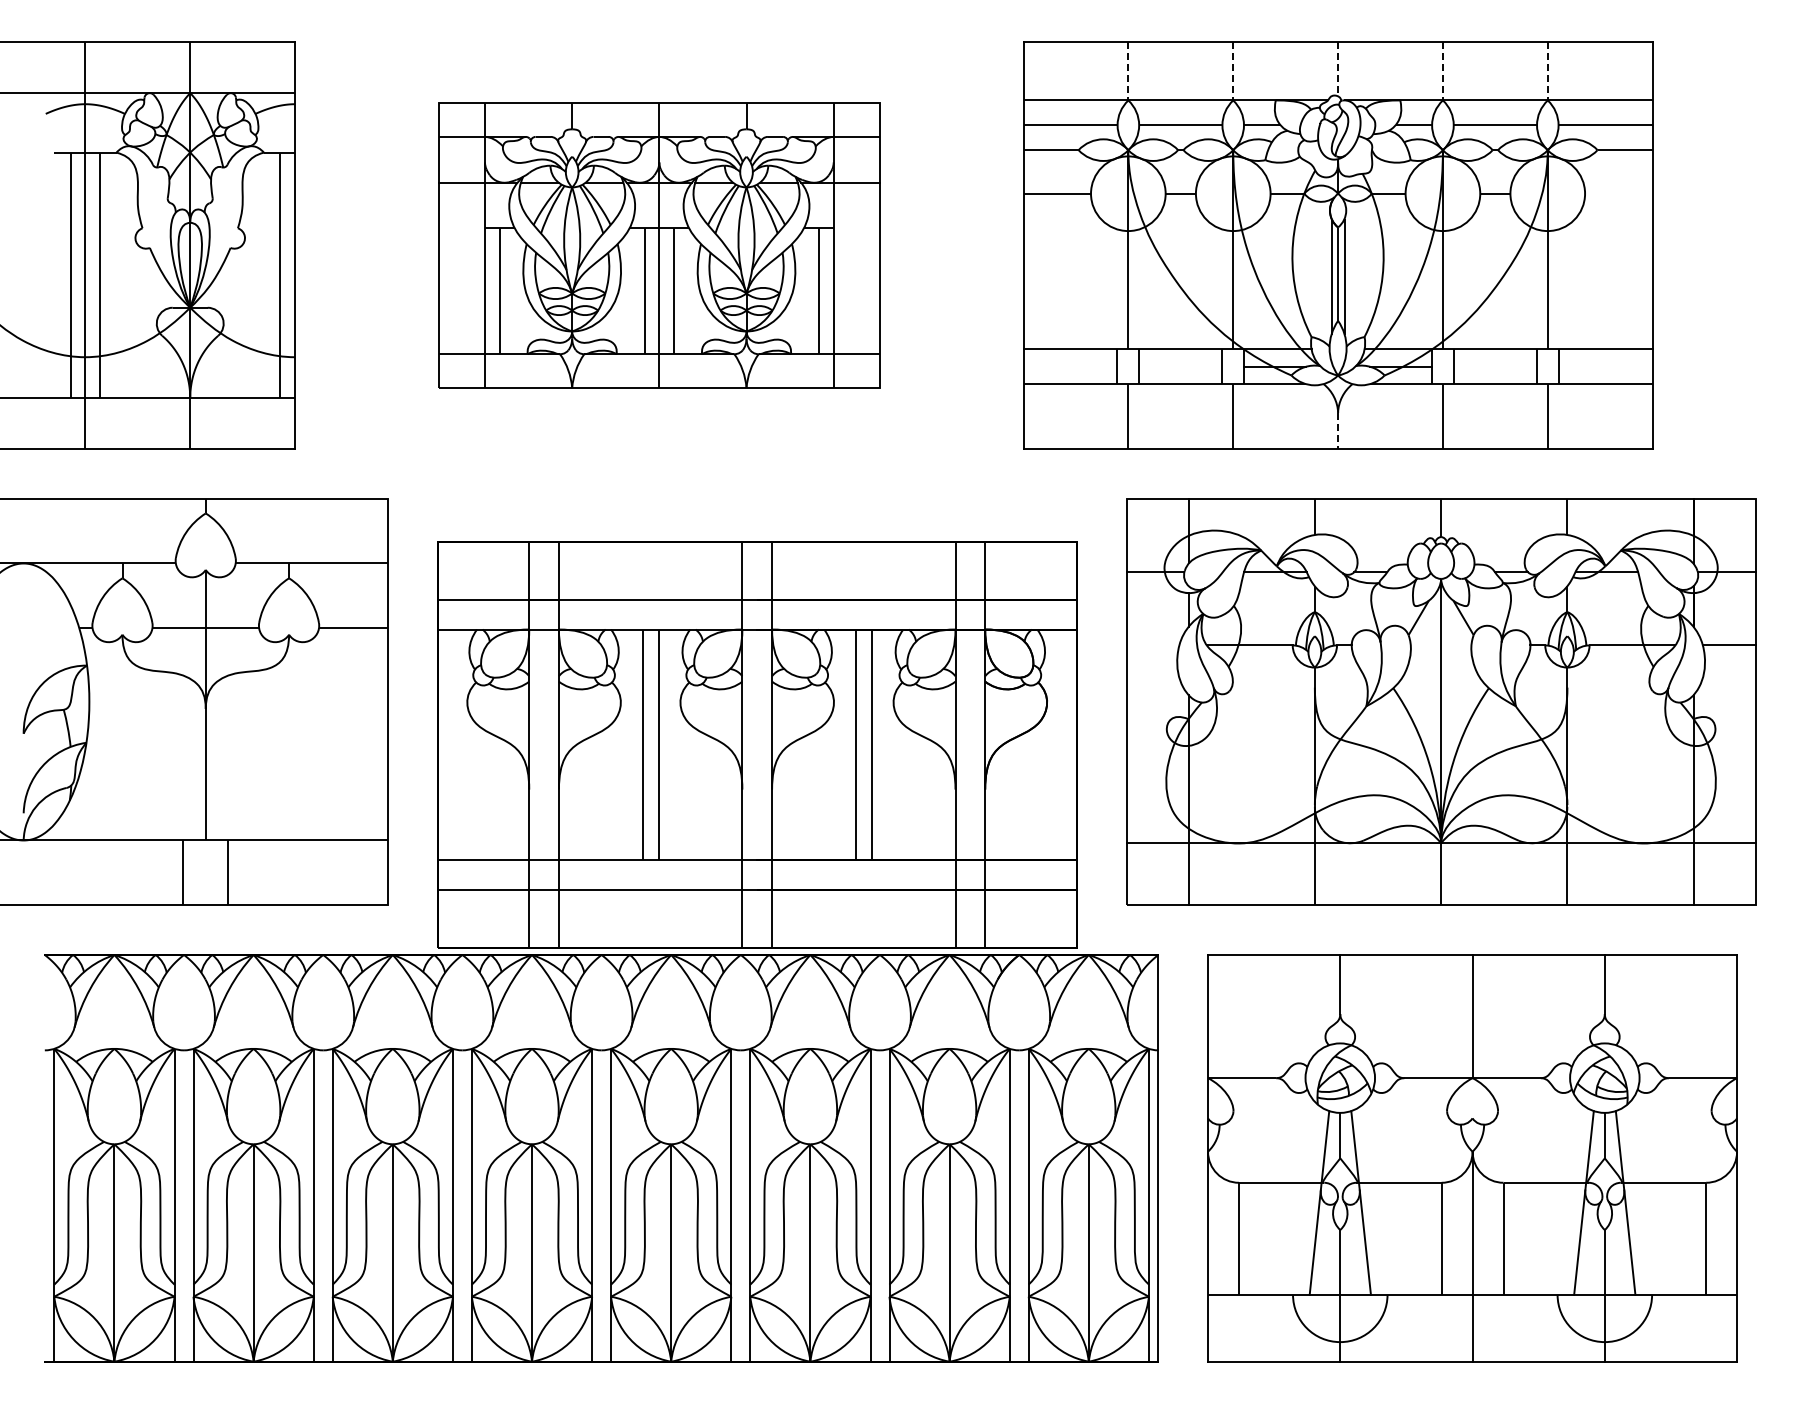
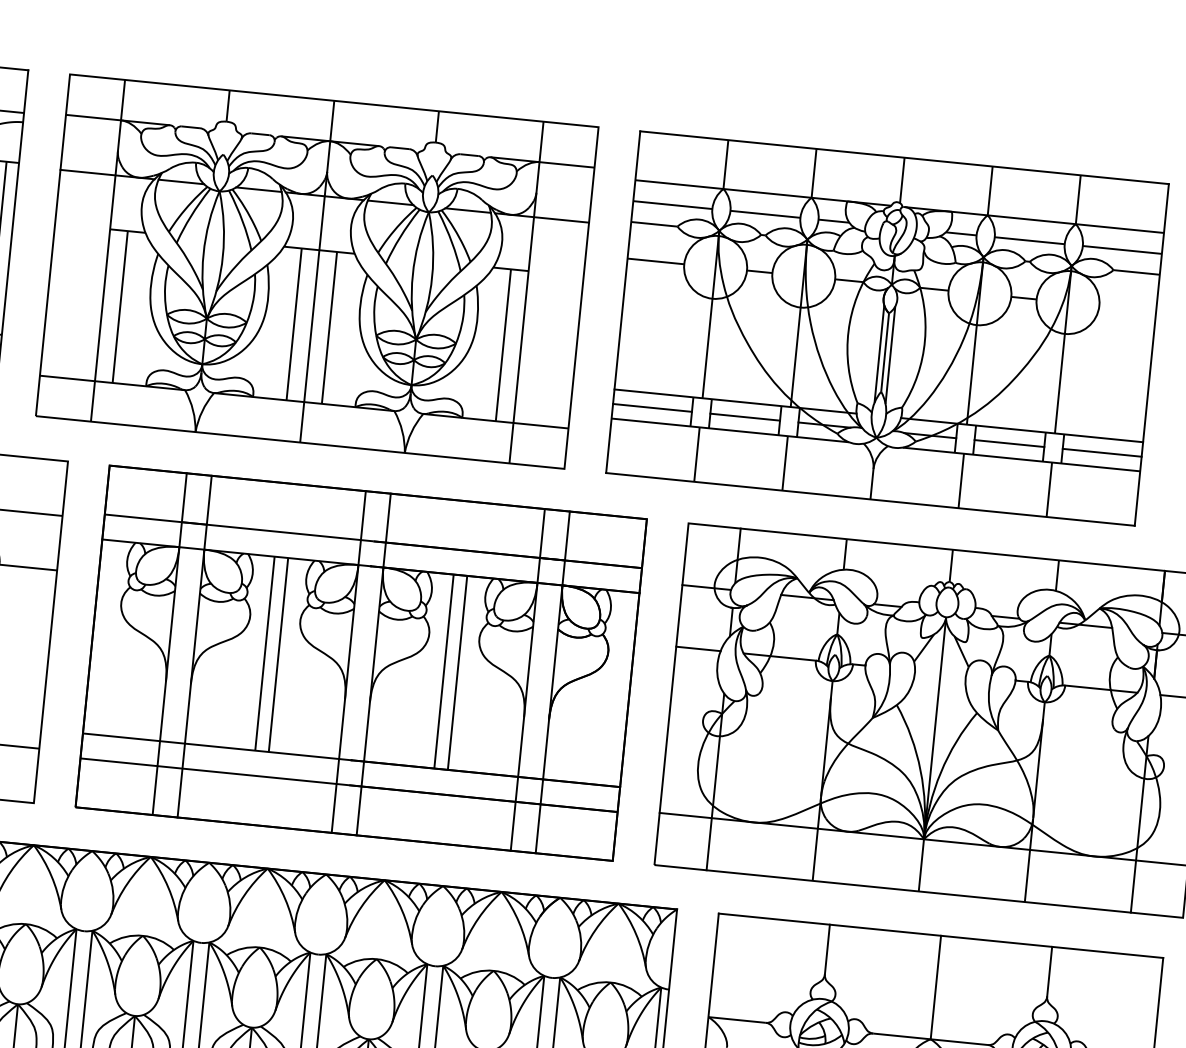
line: (1338, 69) -> (902, 180), dashed -> solid
line: (1128, 71) -> (726, 164), dashed -> solid
line: (1233, 71) -> (814, 173), dashed -> solid
line: (1442, 71) -> (989, 191), dashed -> solid
line: (1547, 71) -> (1078, 199), dashed -> solid
part: (659, 245) -> (317, 271), size x1.43
line: (1070, 366) -> (652, 407), added
line: (1180, 366) -> (744, 416), added
line: (1494, 366) -> (1008, 443), added
line: (1605, 366) -> (1102, 452), added
line: (1338, 431) -> (872, 484), dashed -> solid
line: (1152, 645) -> (698, 648), added
part: (757, 744) -> (361, 662), moved

